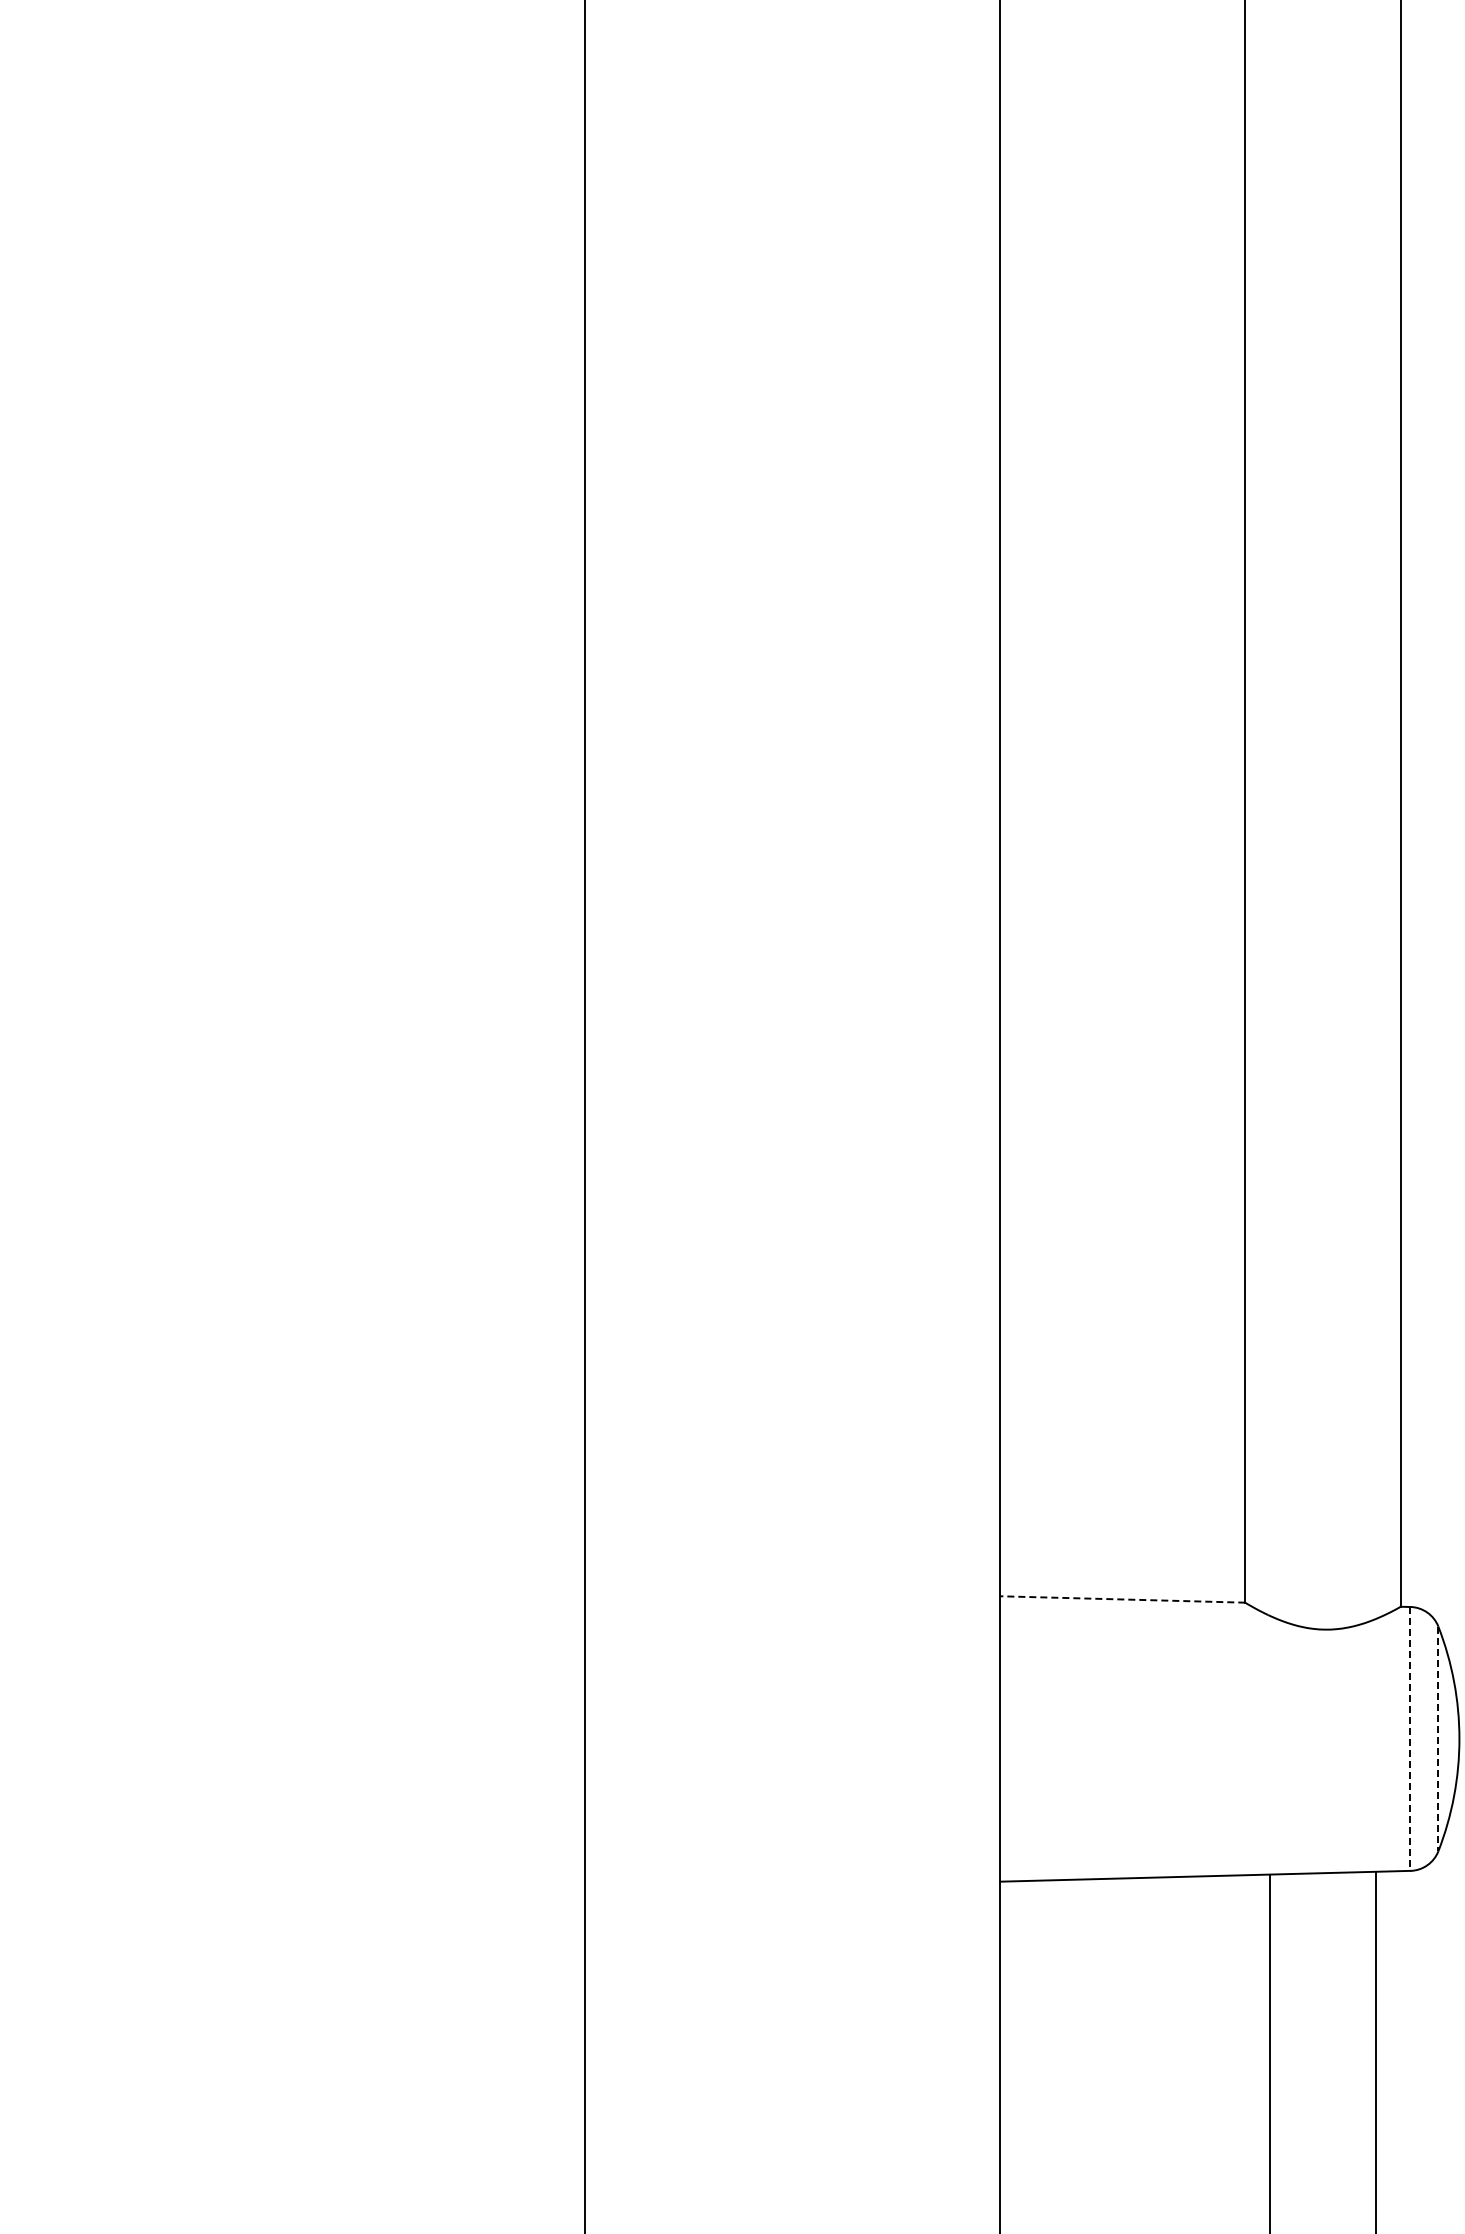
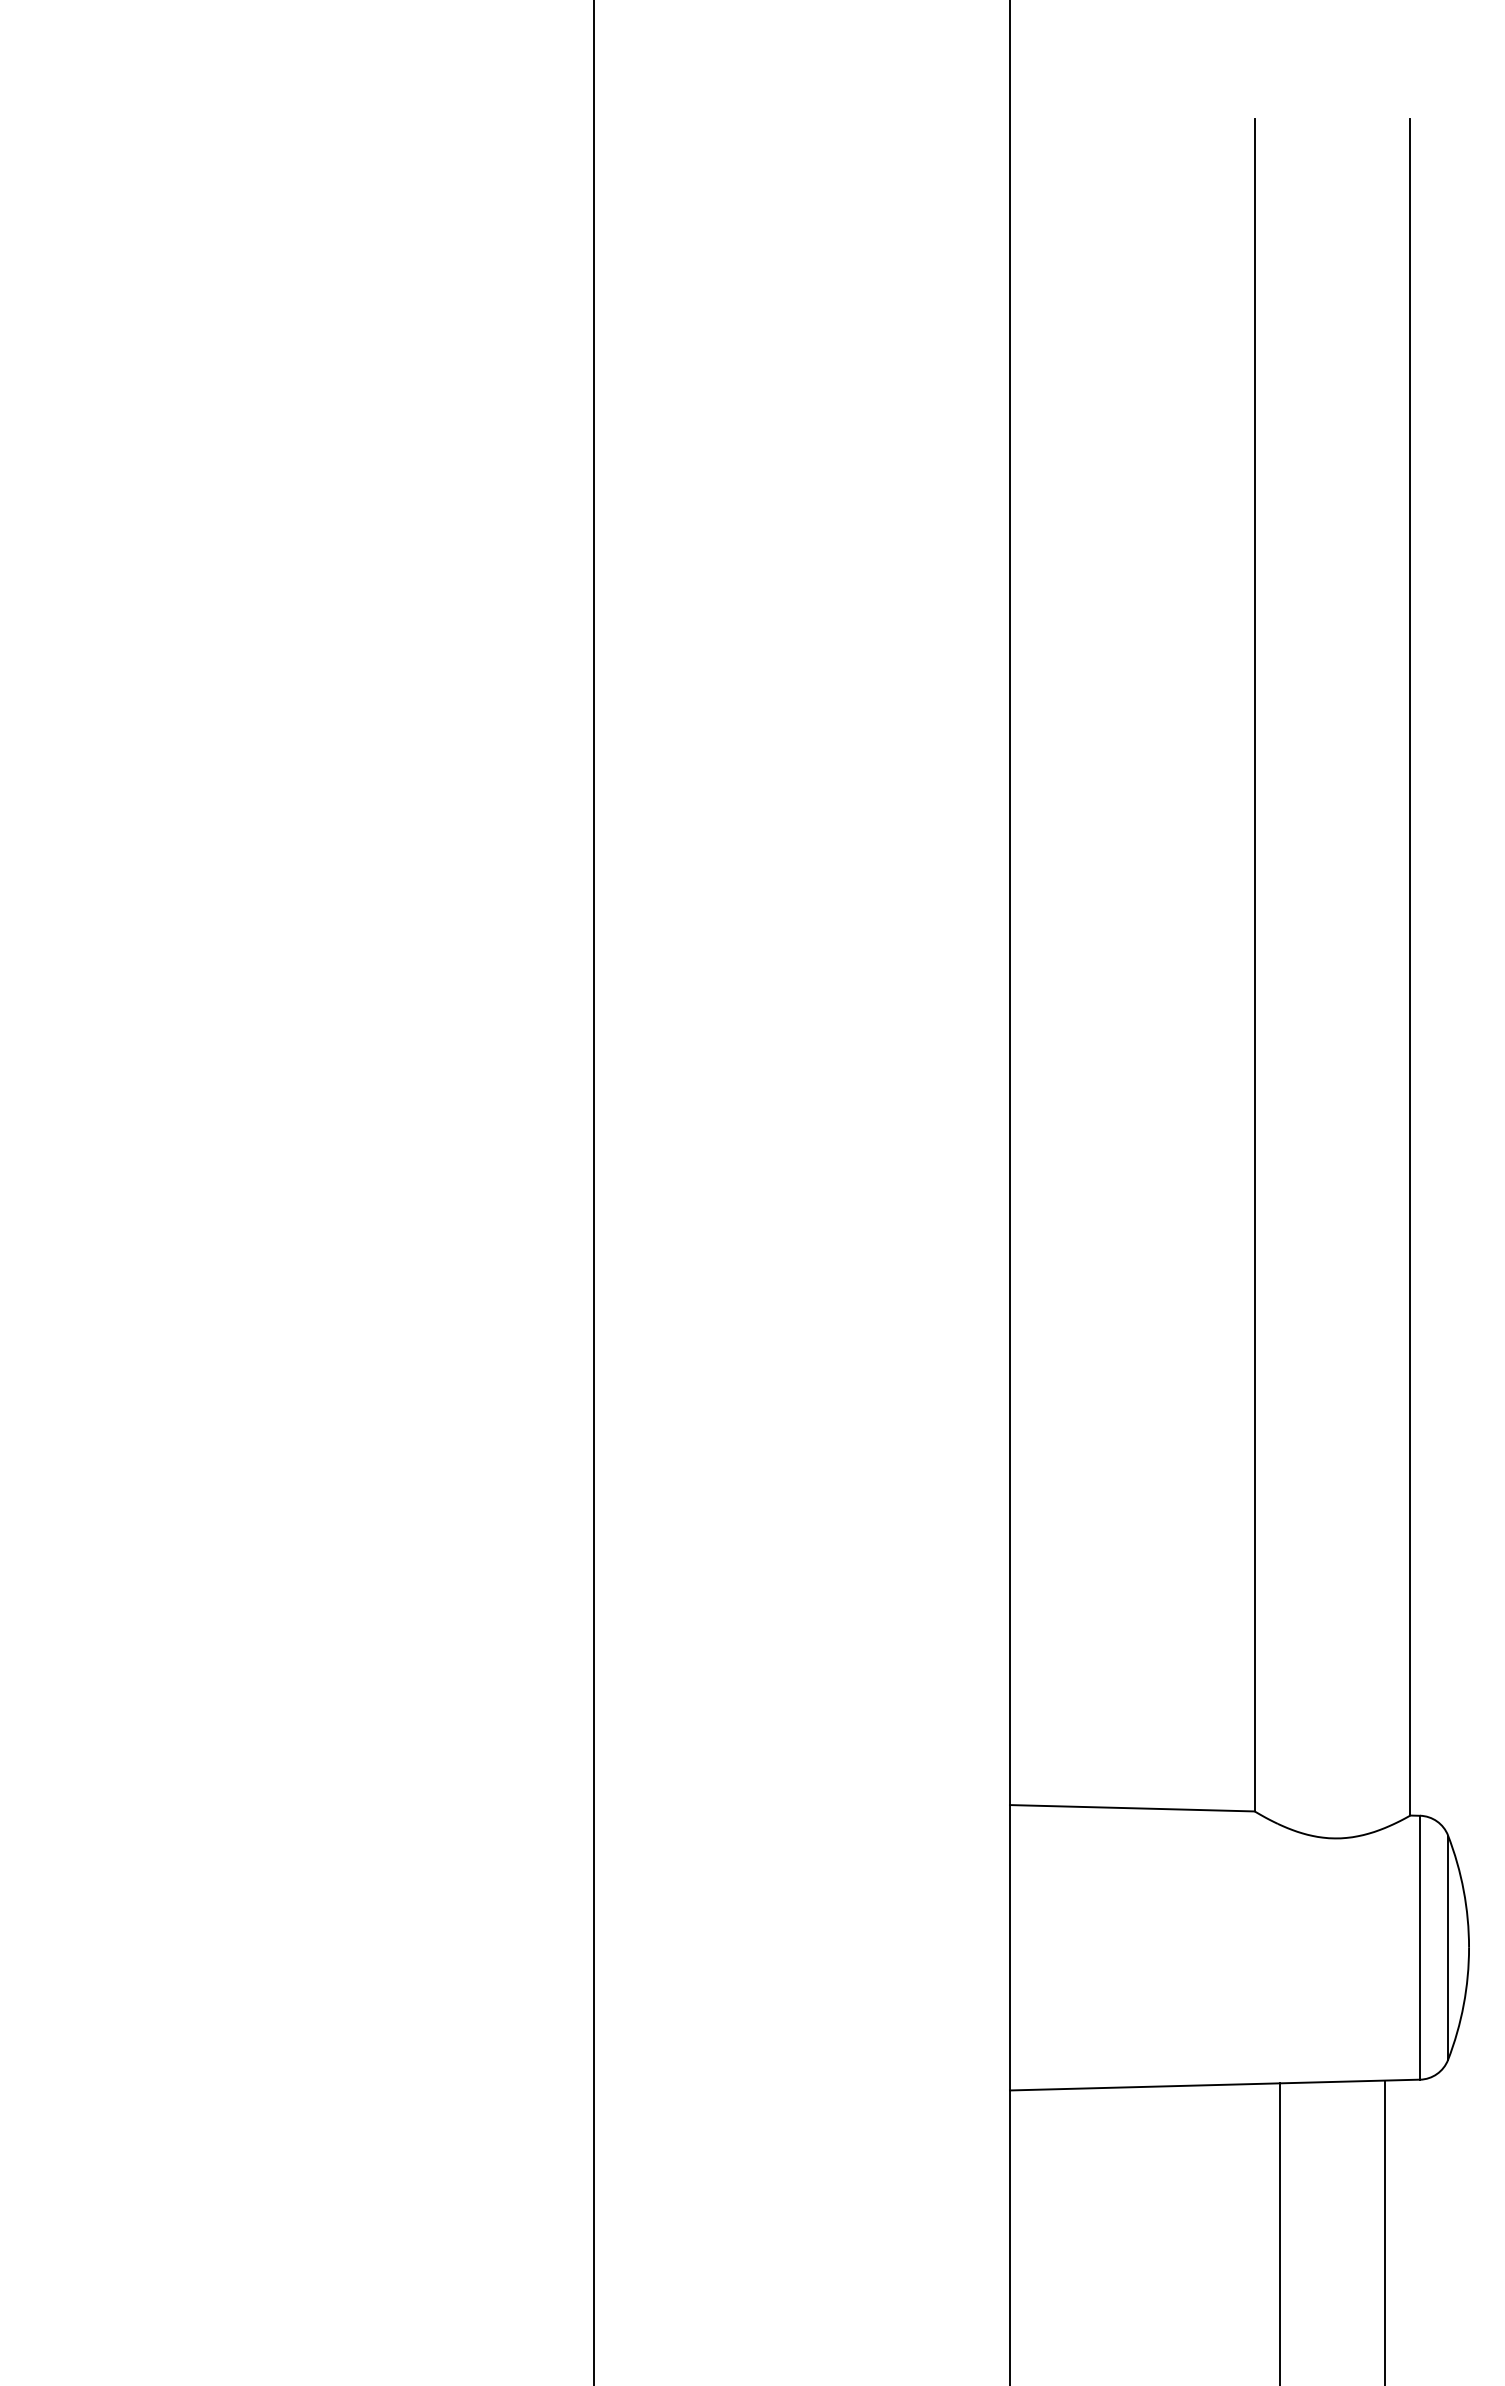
line: (1122, 1599) -> (1132, 1808), dashed -> solid
line: (1409, 1738) -> (1419, 1947), dashed -> solid
line: (1438, 1739) -> (1448, 1948), dashed -> solid

